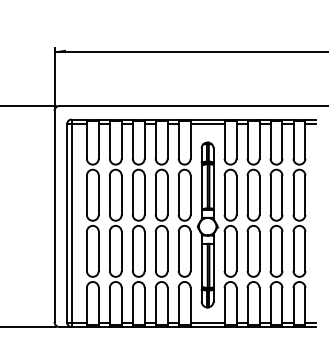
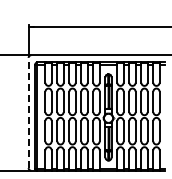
line: (54, 215) -> (28, 112), solid -> dashed

